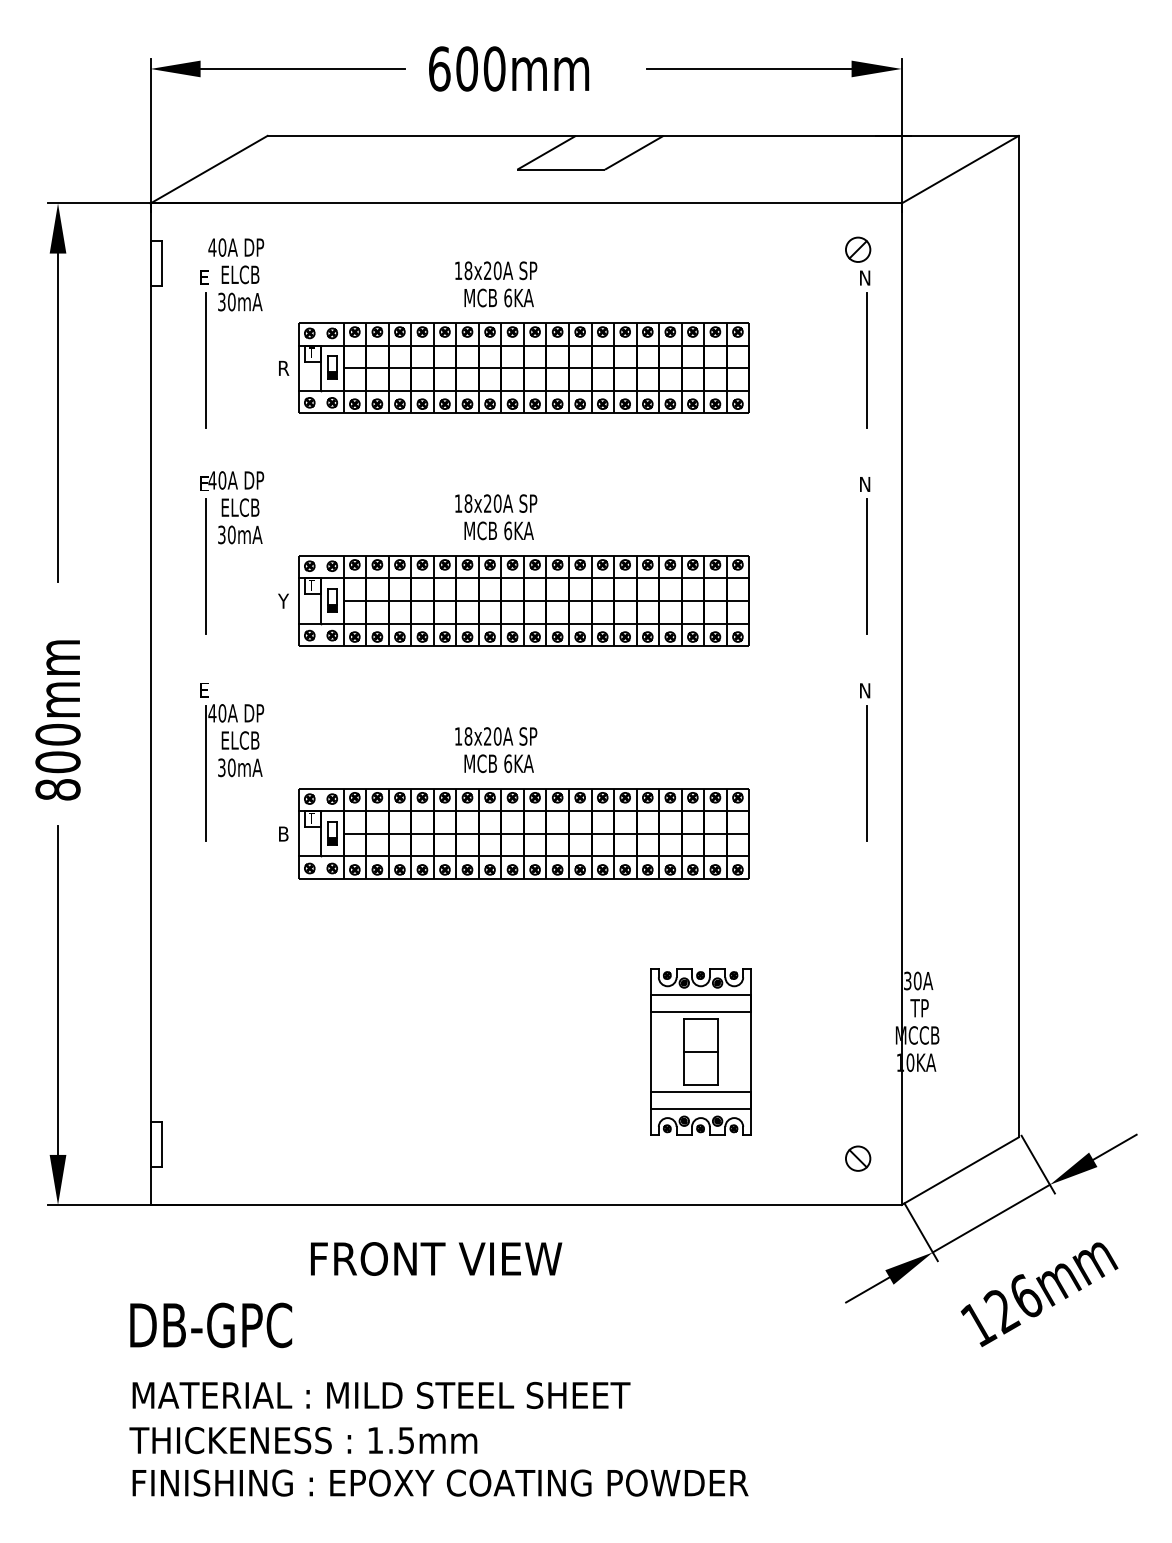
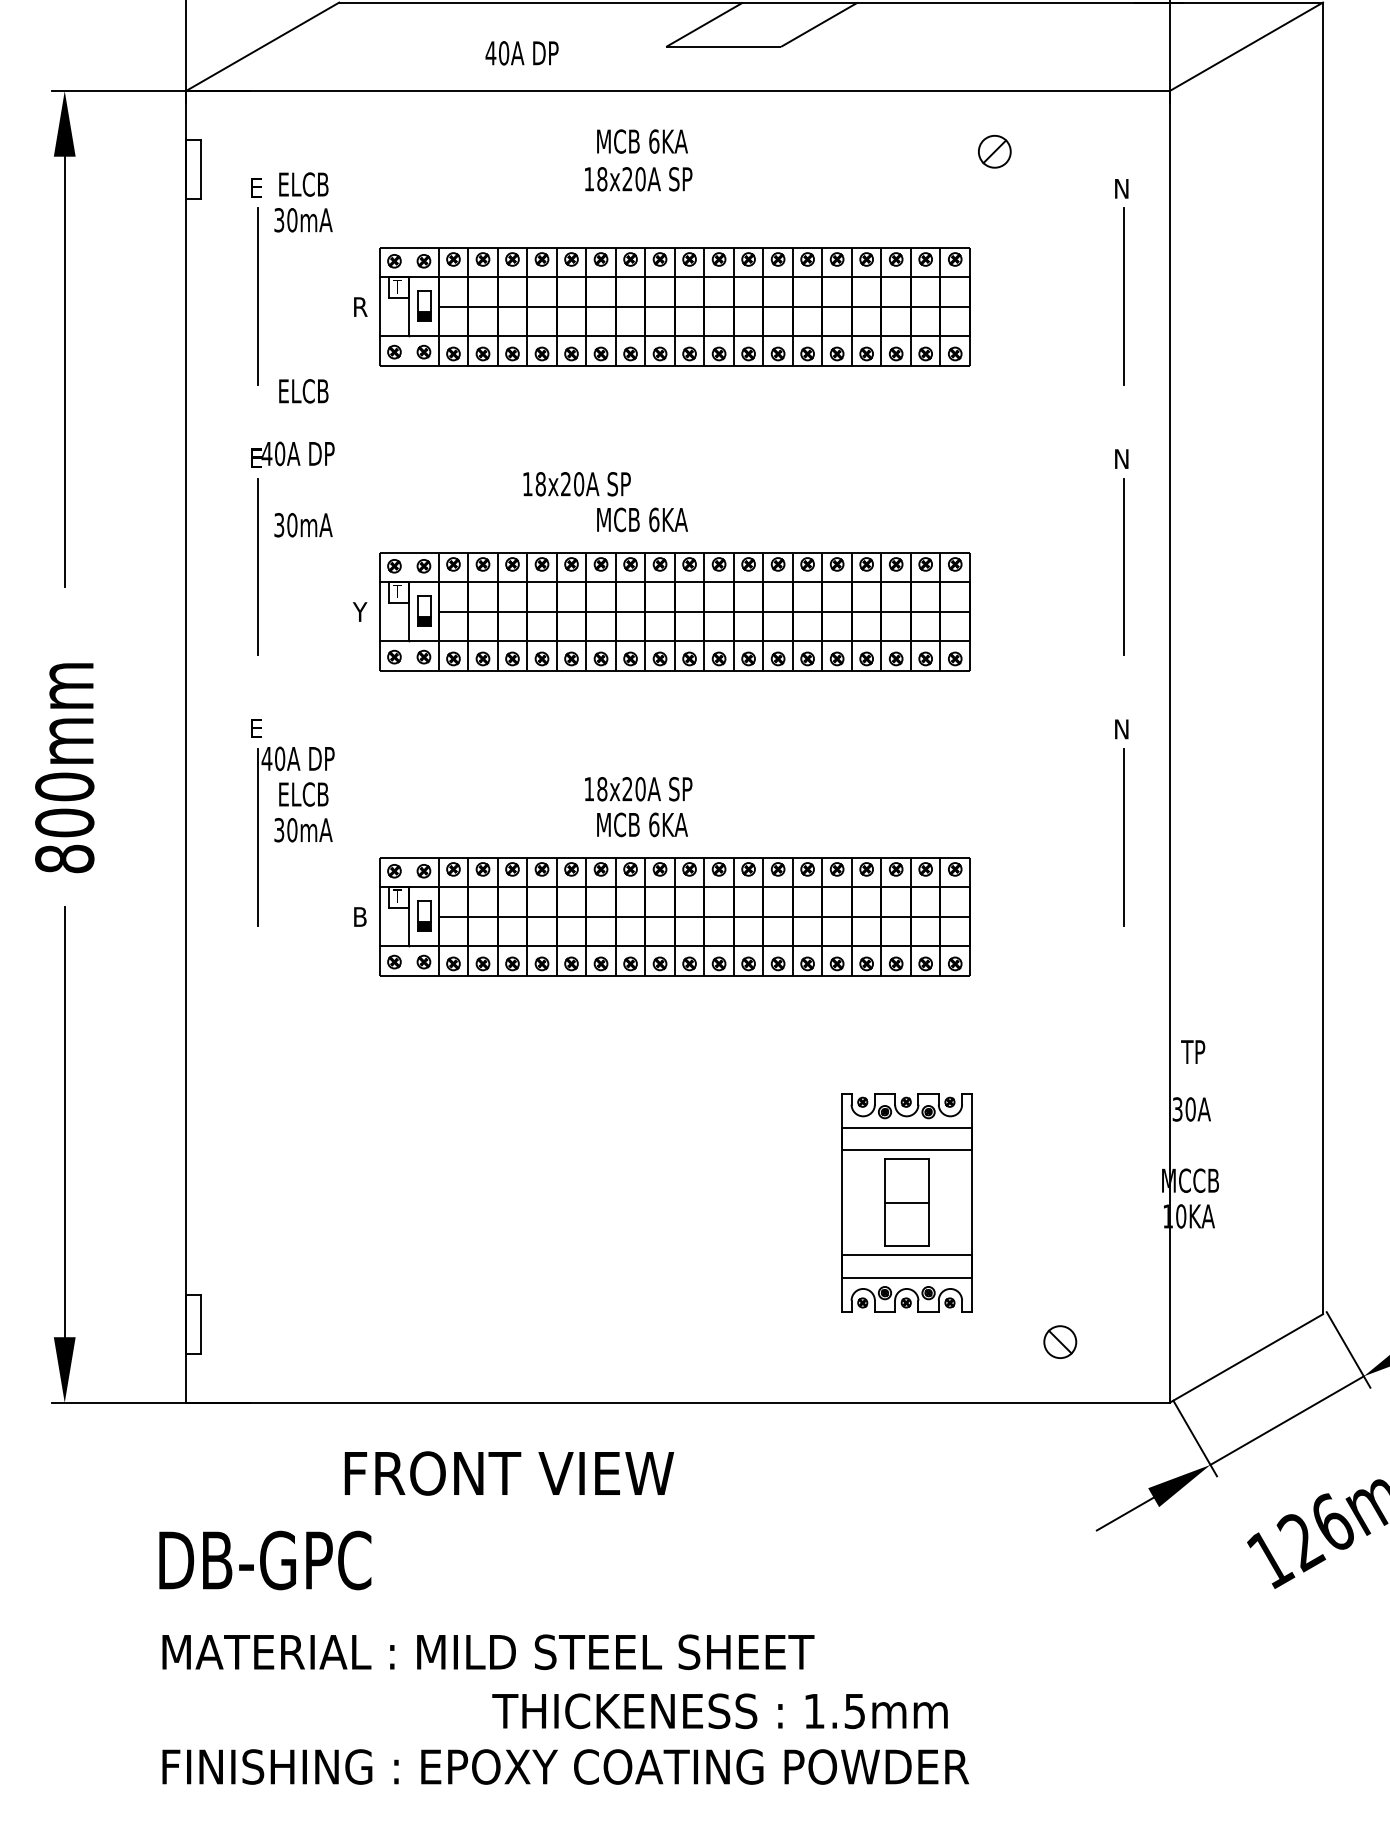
text: (236, 247) -> (522, 53), moved
part: (858, 249) -> (995, 151), moved
text: (498, 297) -> (641, 140), moved
text: (496, 503) -> (577, 484), moved
text: (240, 507) -> (303, 391), moved
text: (919, 1008) -> (1193, 1052), moved
part: (858, 1158) -> (1060, 1341), moved
text: (436, 1258) -> (509, 1472), moved
text: (303, 1440) -> (720, 1711), moved

